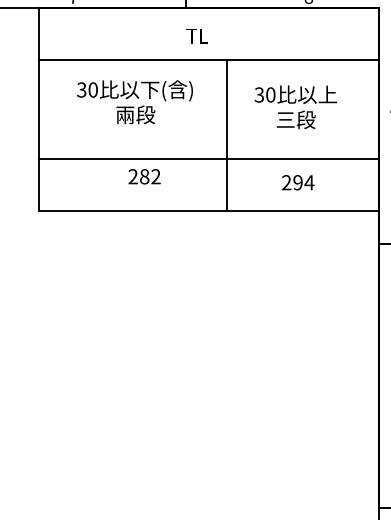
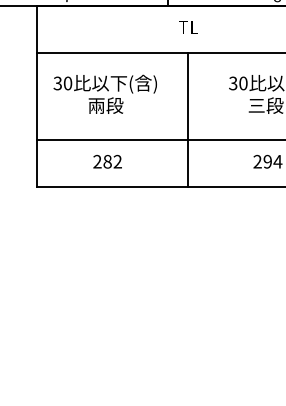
text: (196, 36) -> (187, 27), moved
text: (134, 102) -> (104, 94), moved
line: (227, 135) -> (188, 119), moved
text: (144, 176) -> (107, 161), moved

